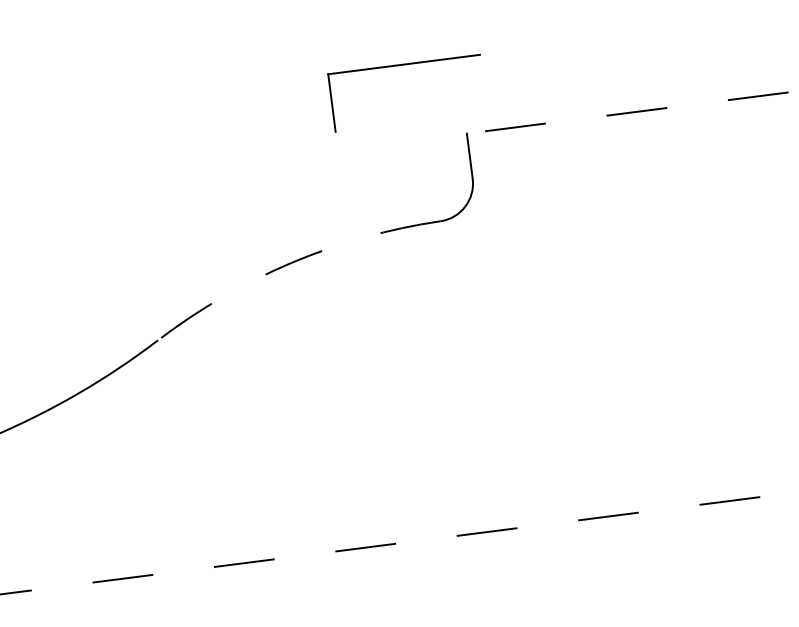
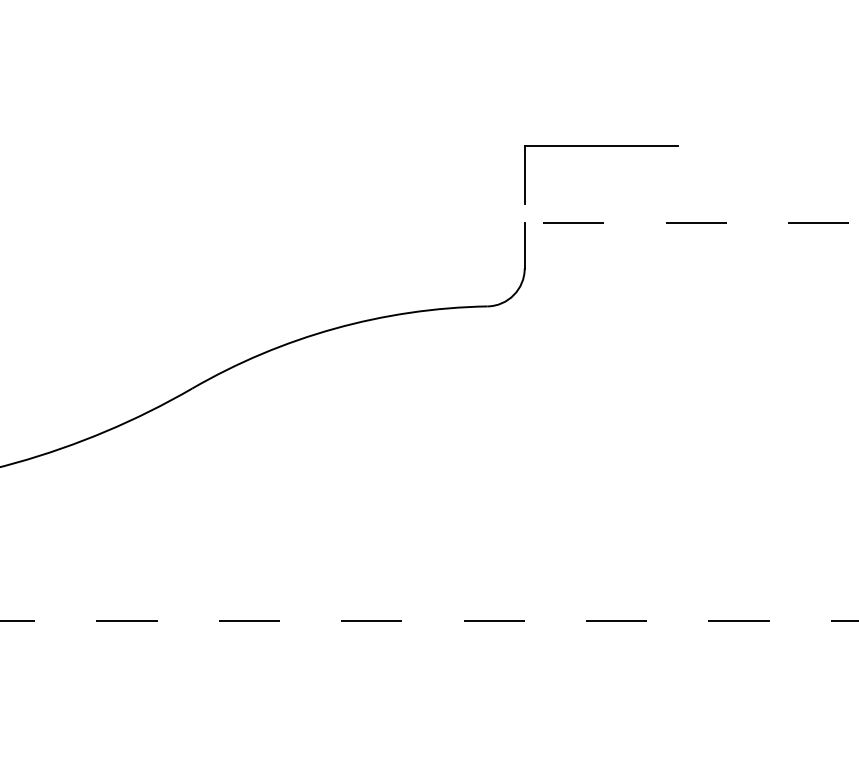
part: (404, 64) -> (601, 146), moved
arc: (291, 262) -> (334, 328), dashed -> solid

